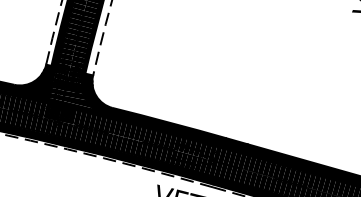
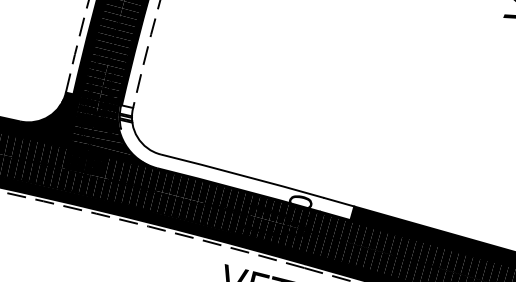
fill: (164, 113) -> (235, 162), removed

